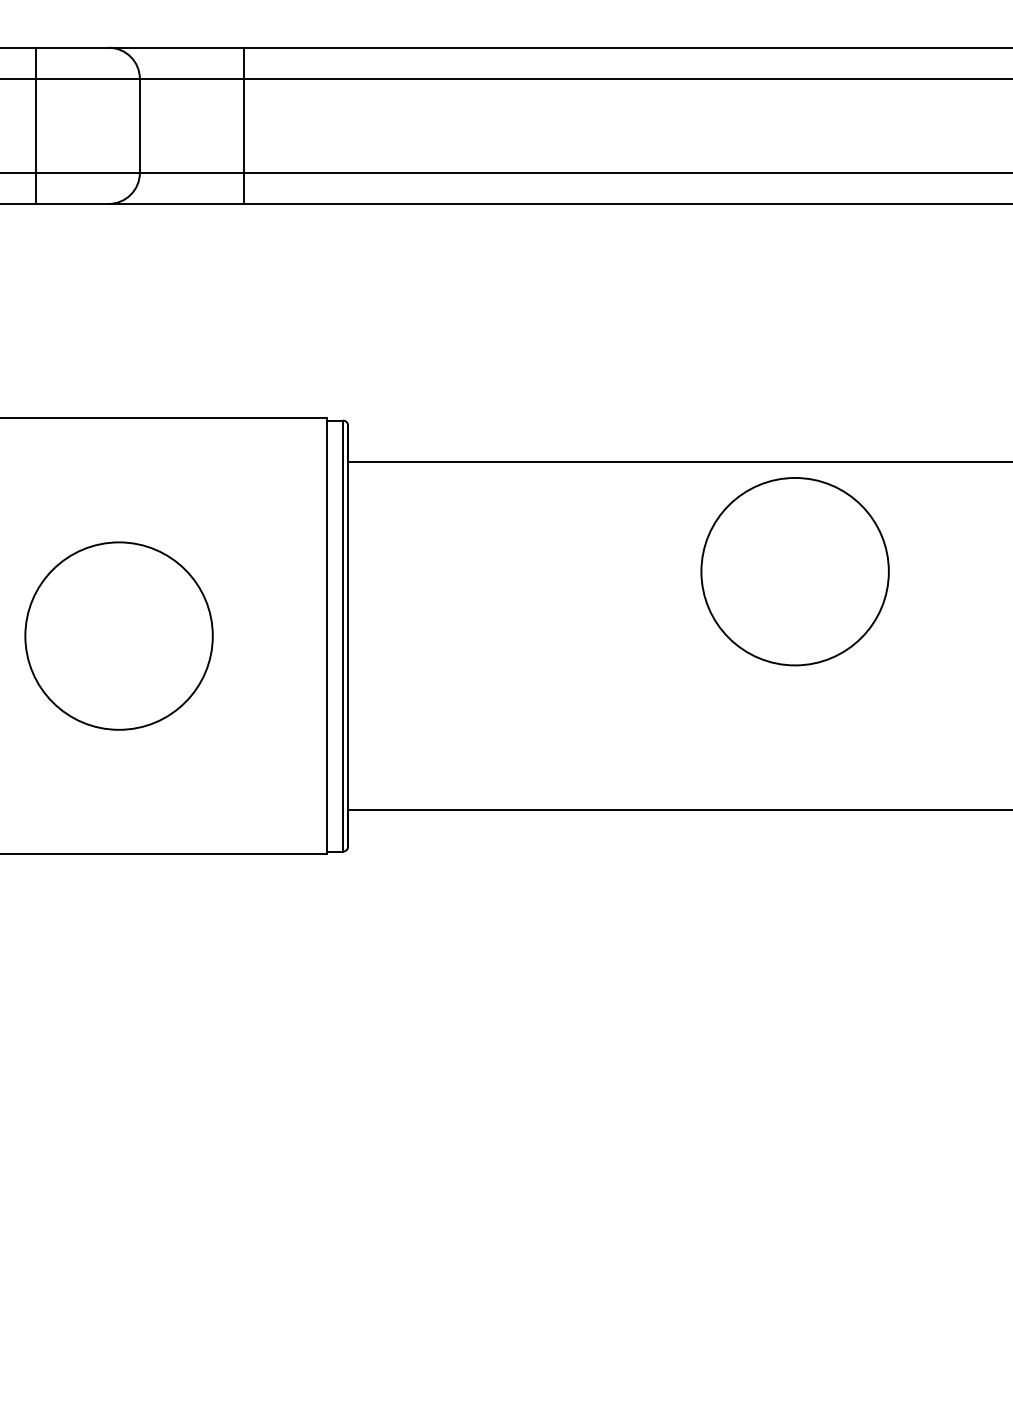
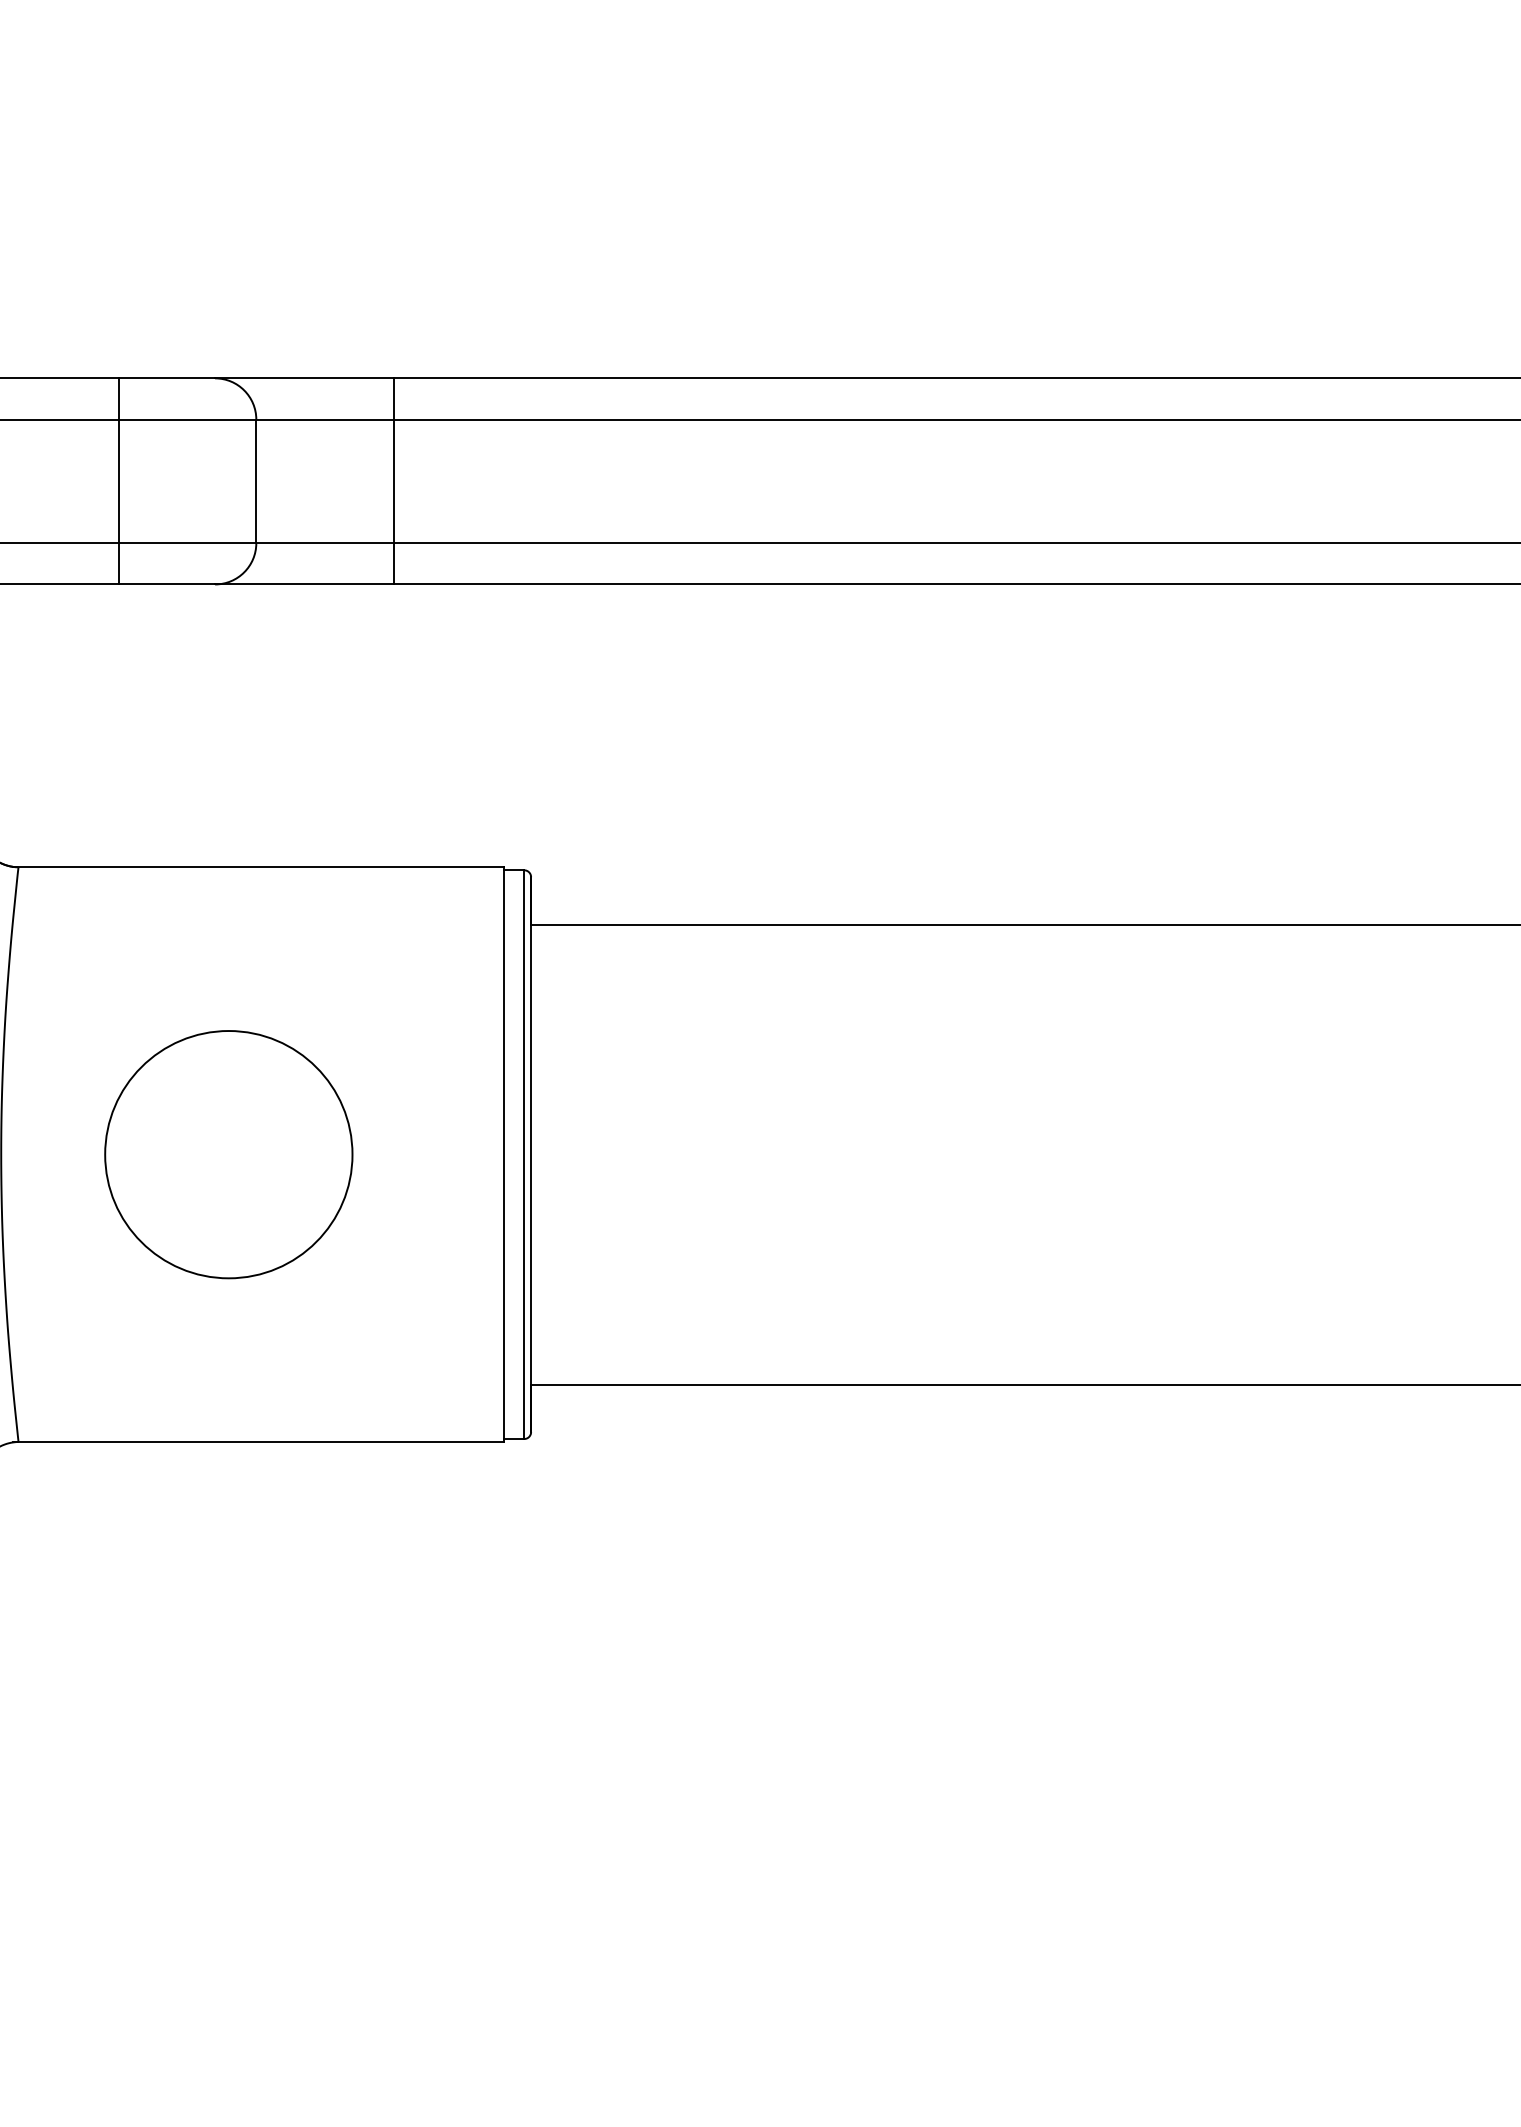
circle: (794, 571) -> (1120, 1069), removed

